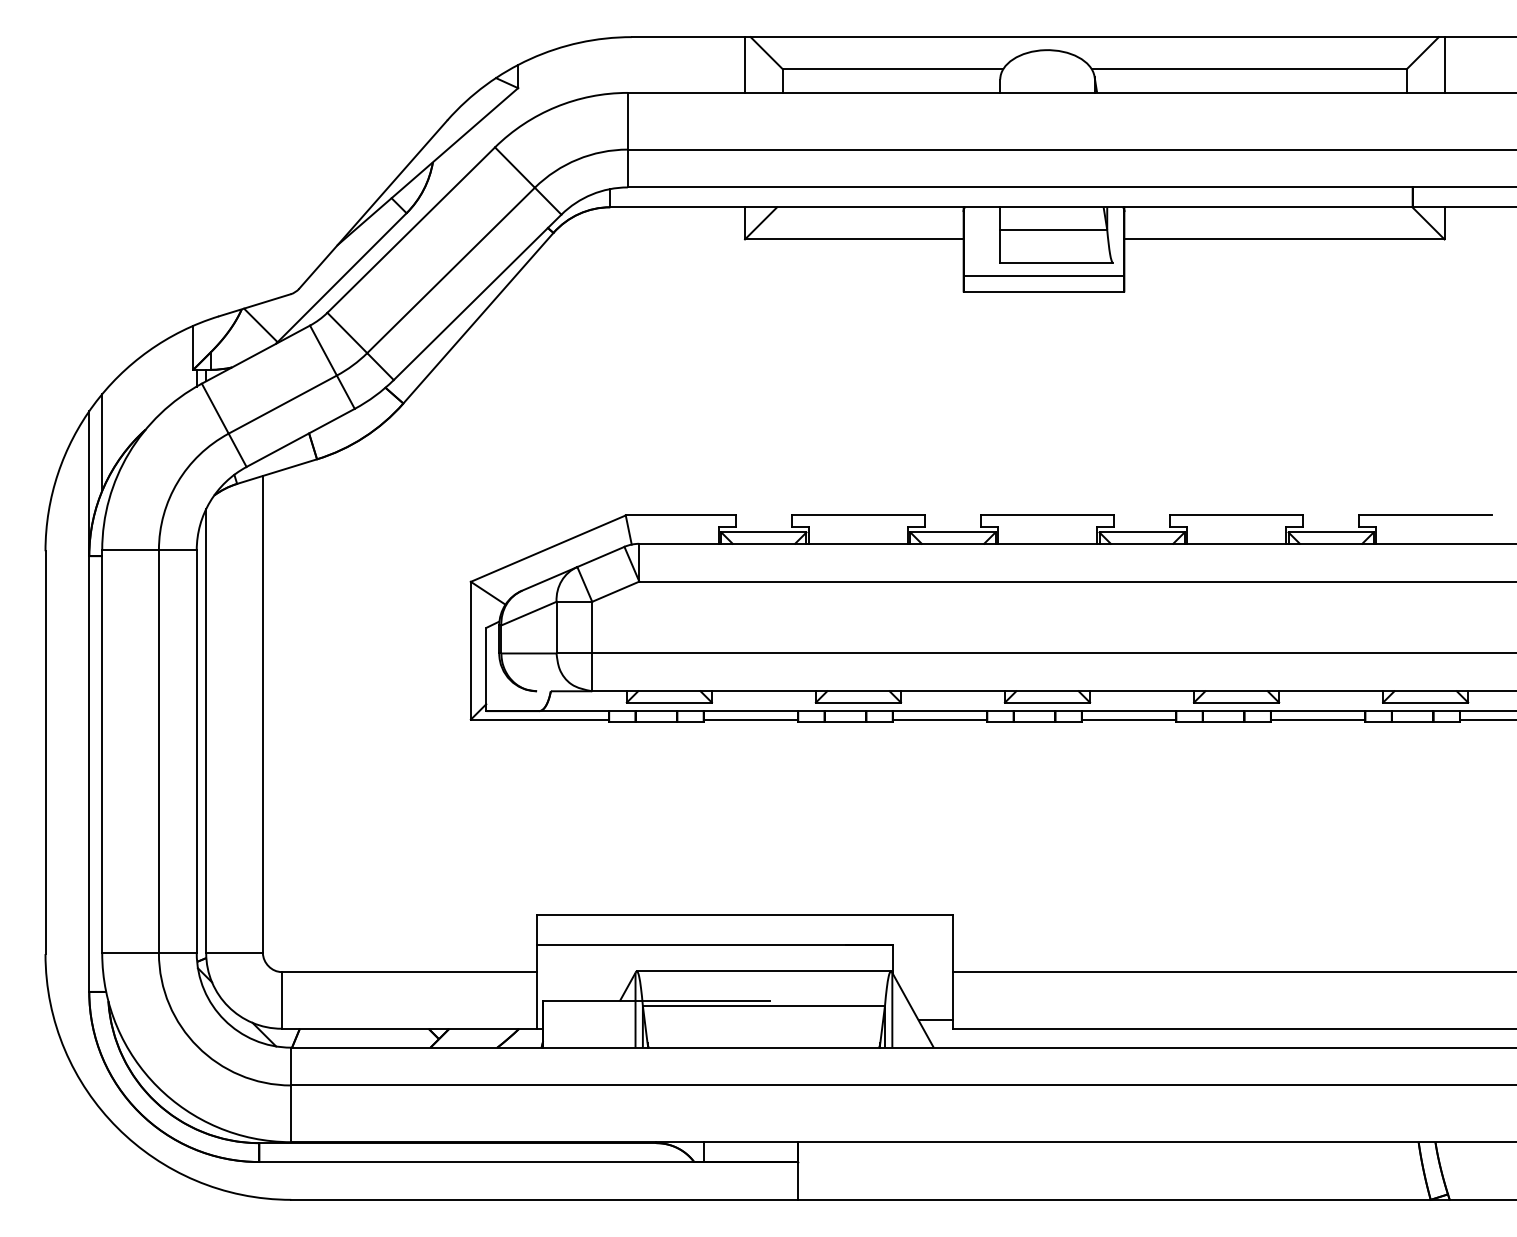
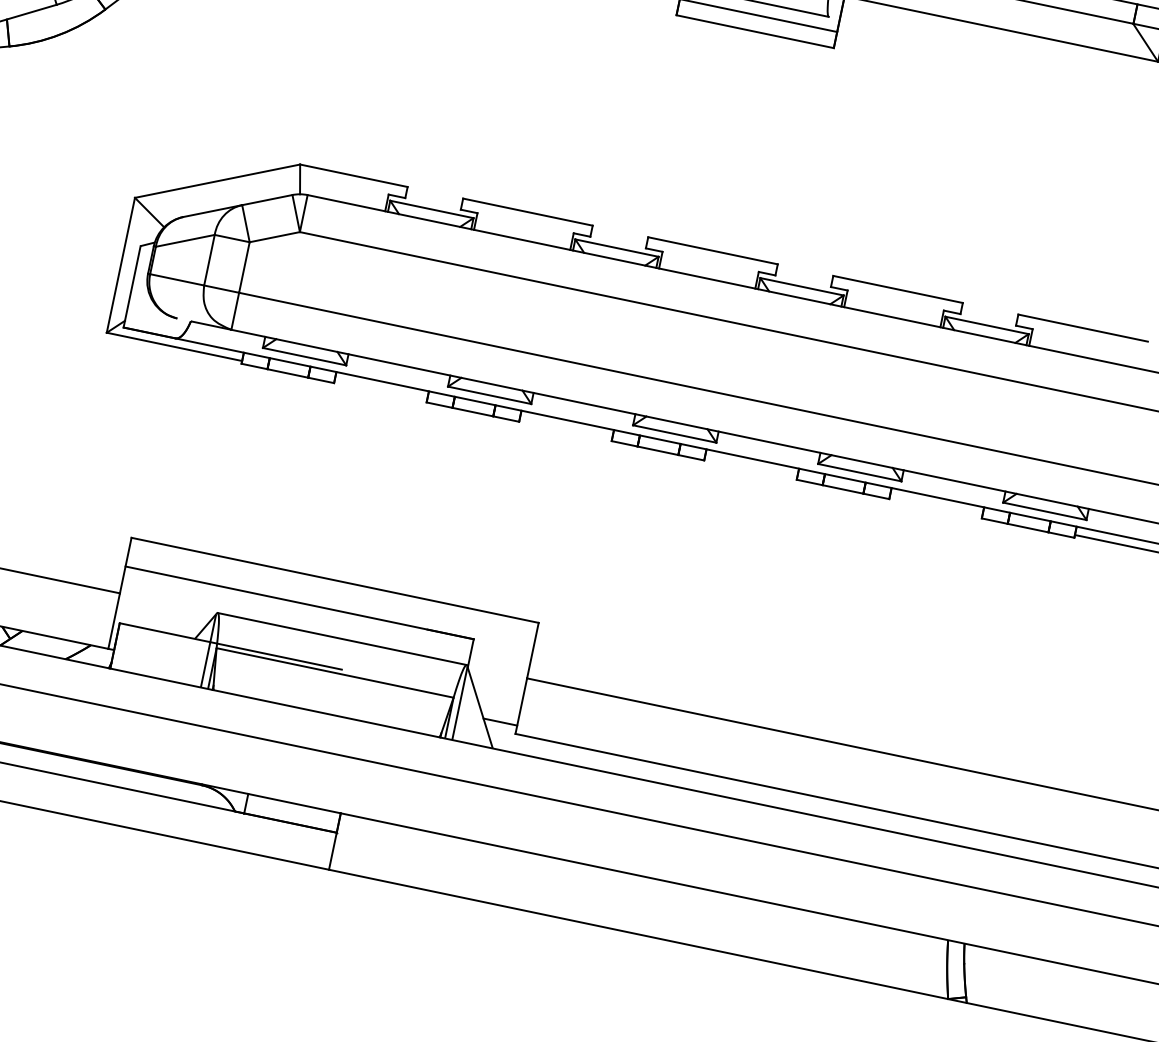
line: (750, 719) -> (380, 389), removed
line: (939, 719) -> (565, 428), removed
line: (1128, 719) -> (750, 467), removed
line: (1317, 719) -> (935, 505), removed

